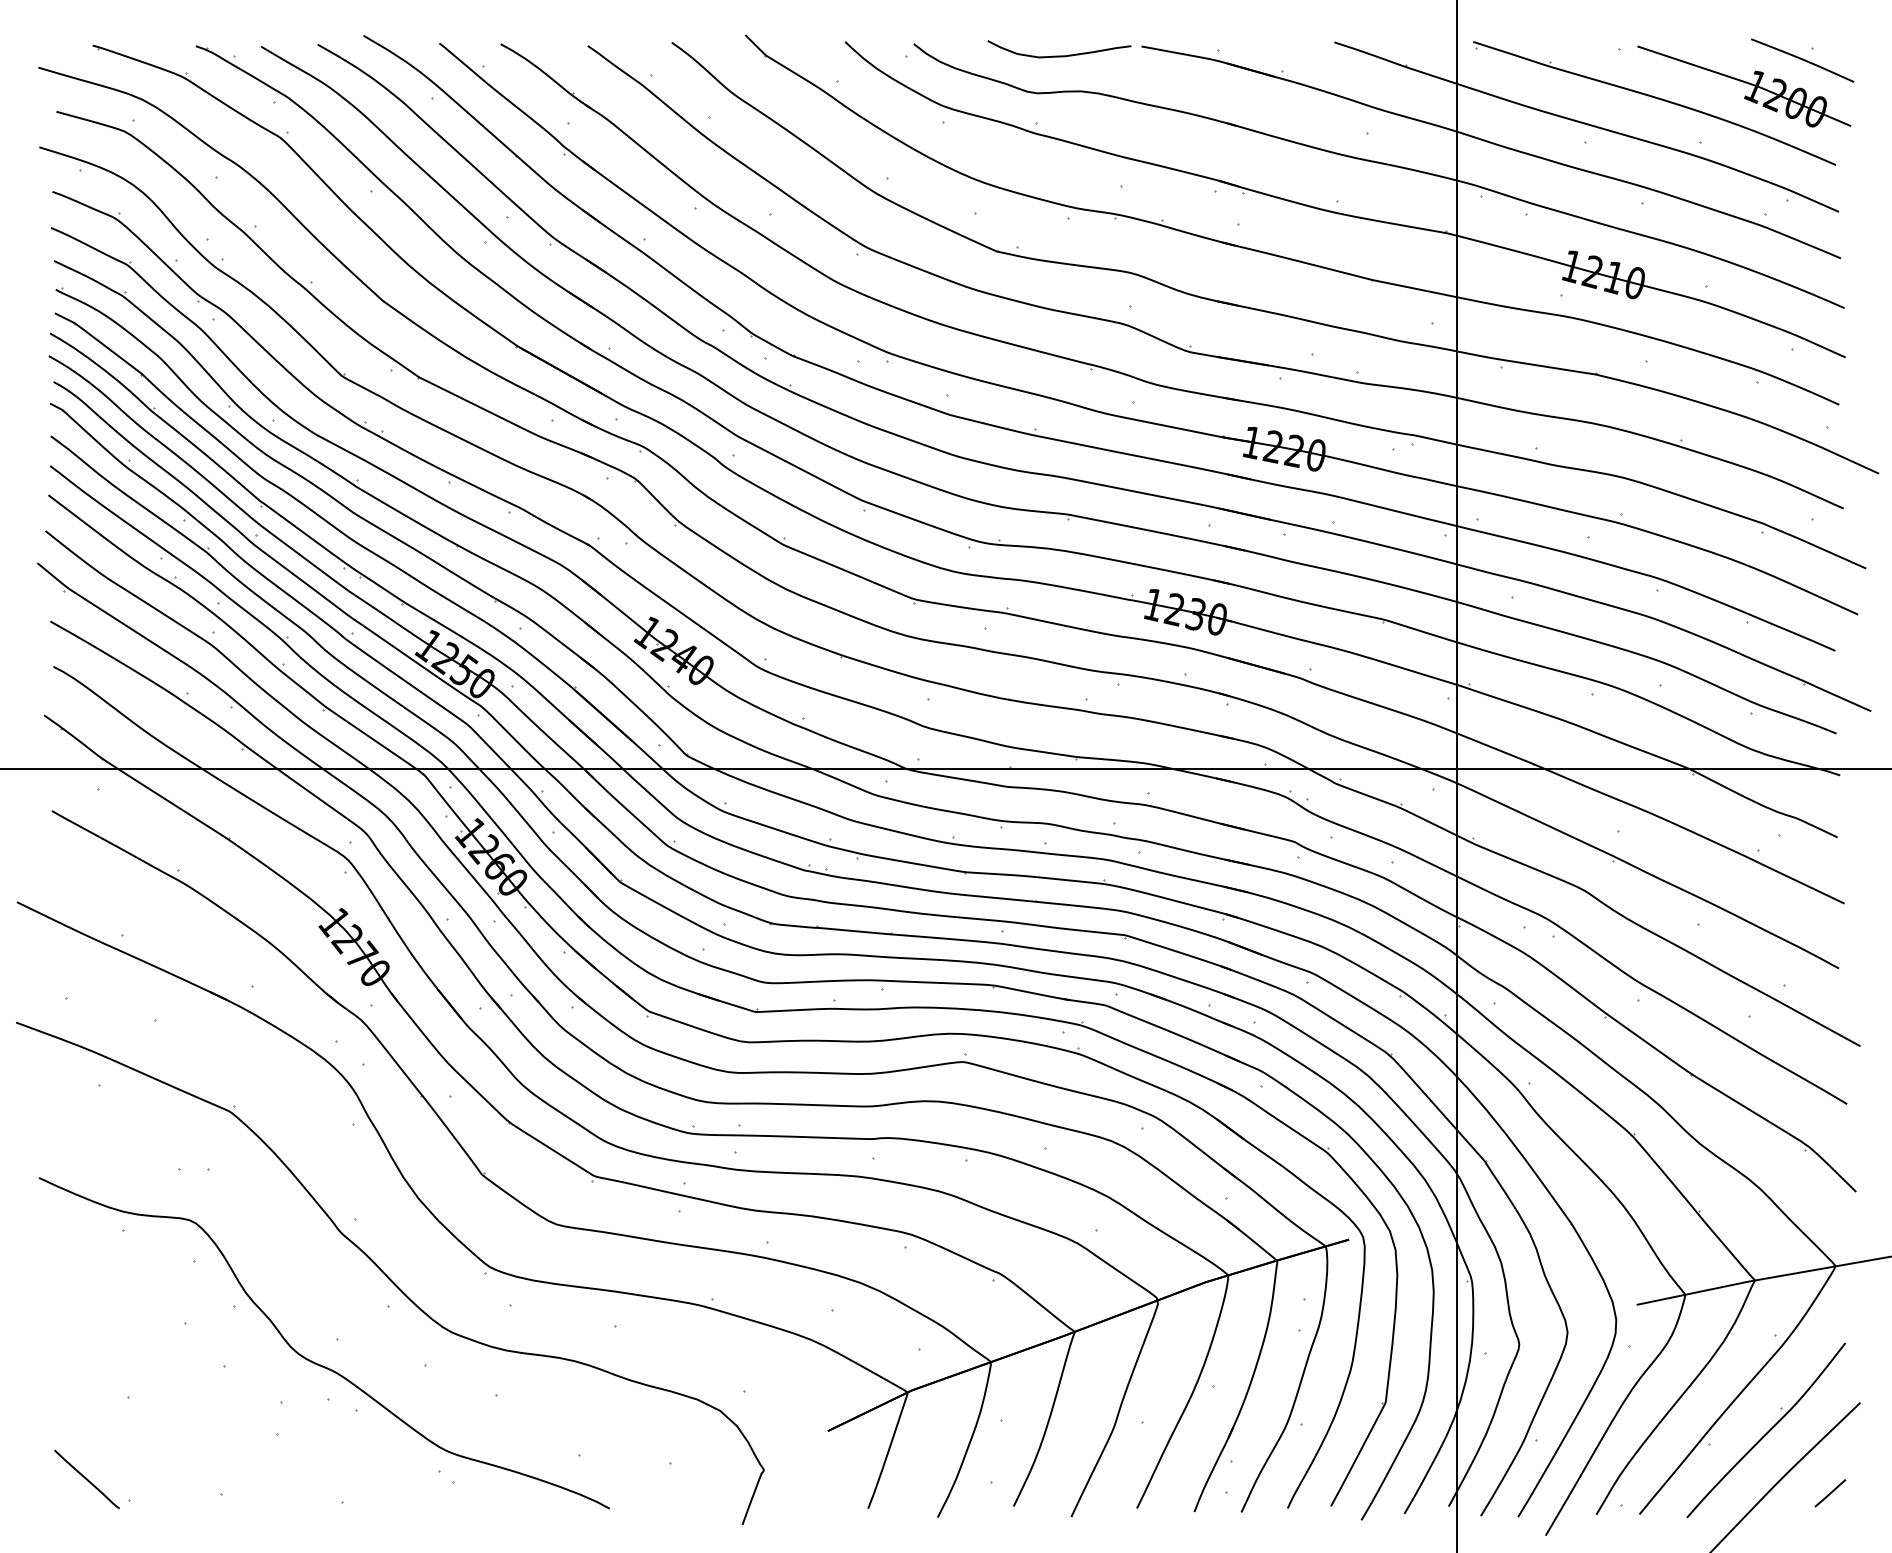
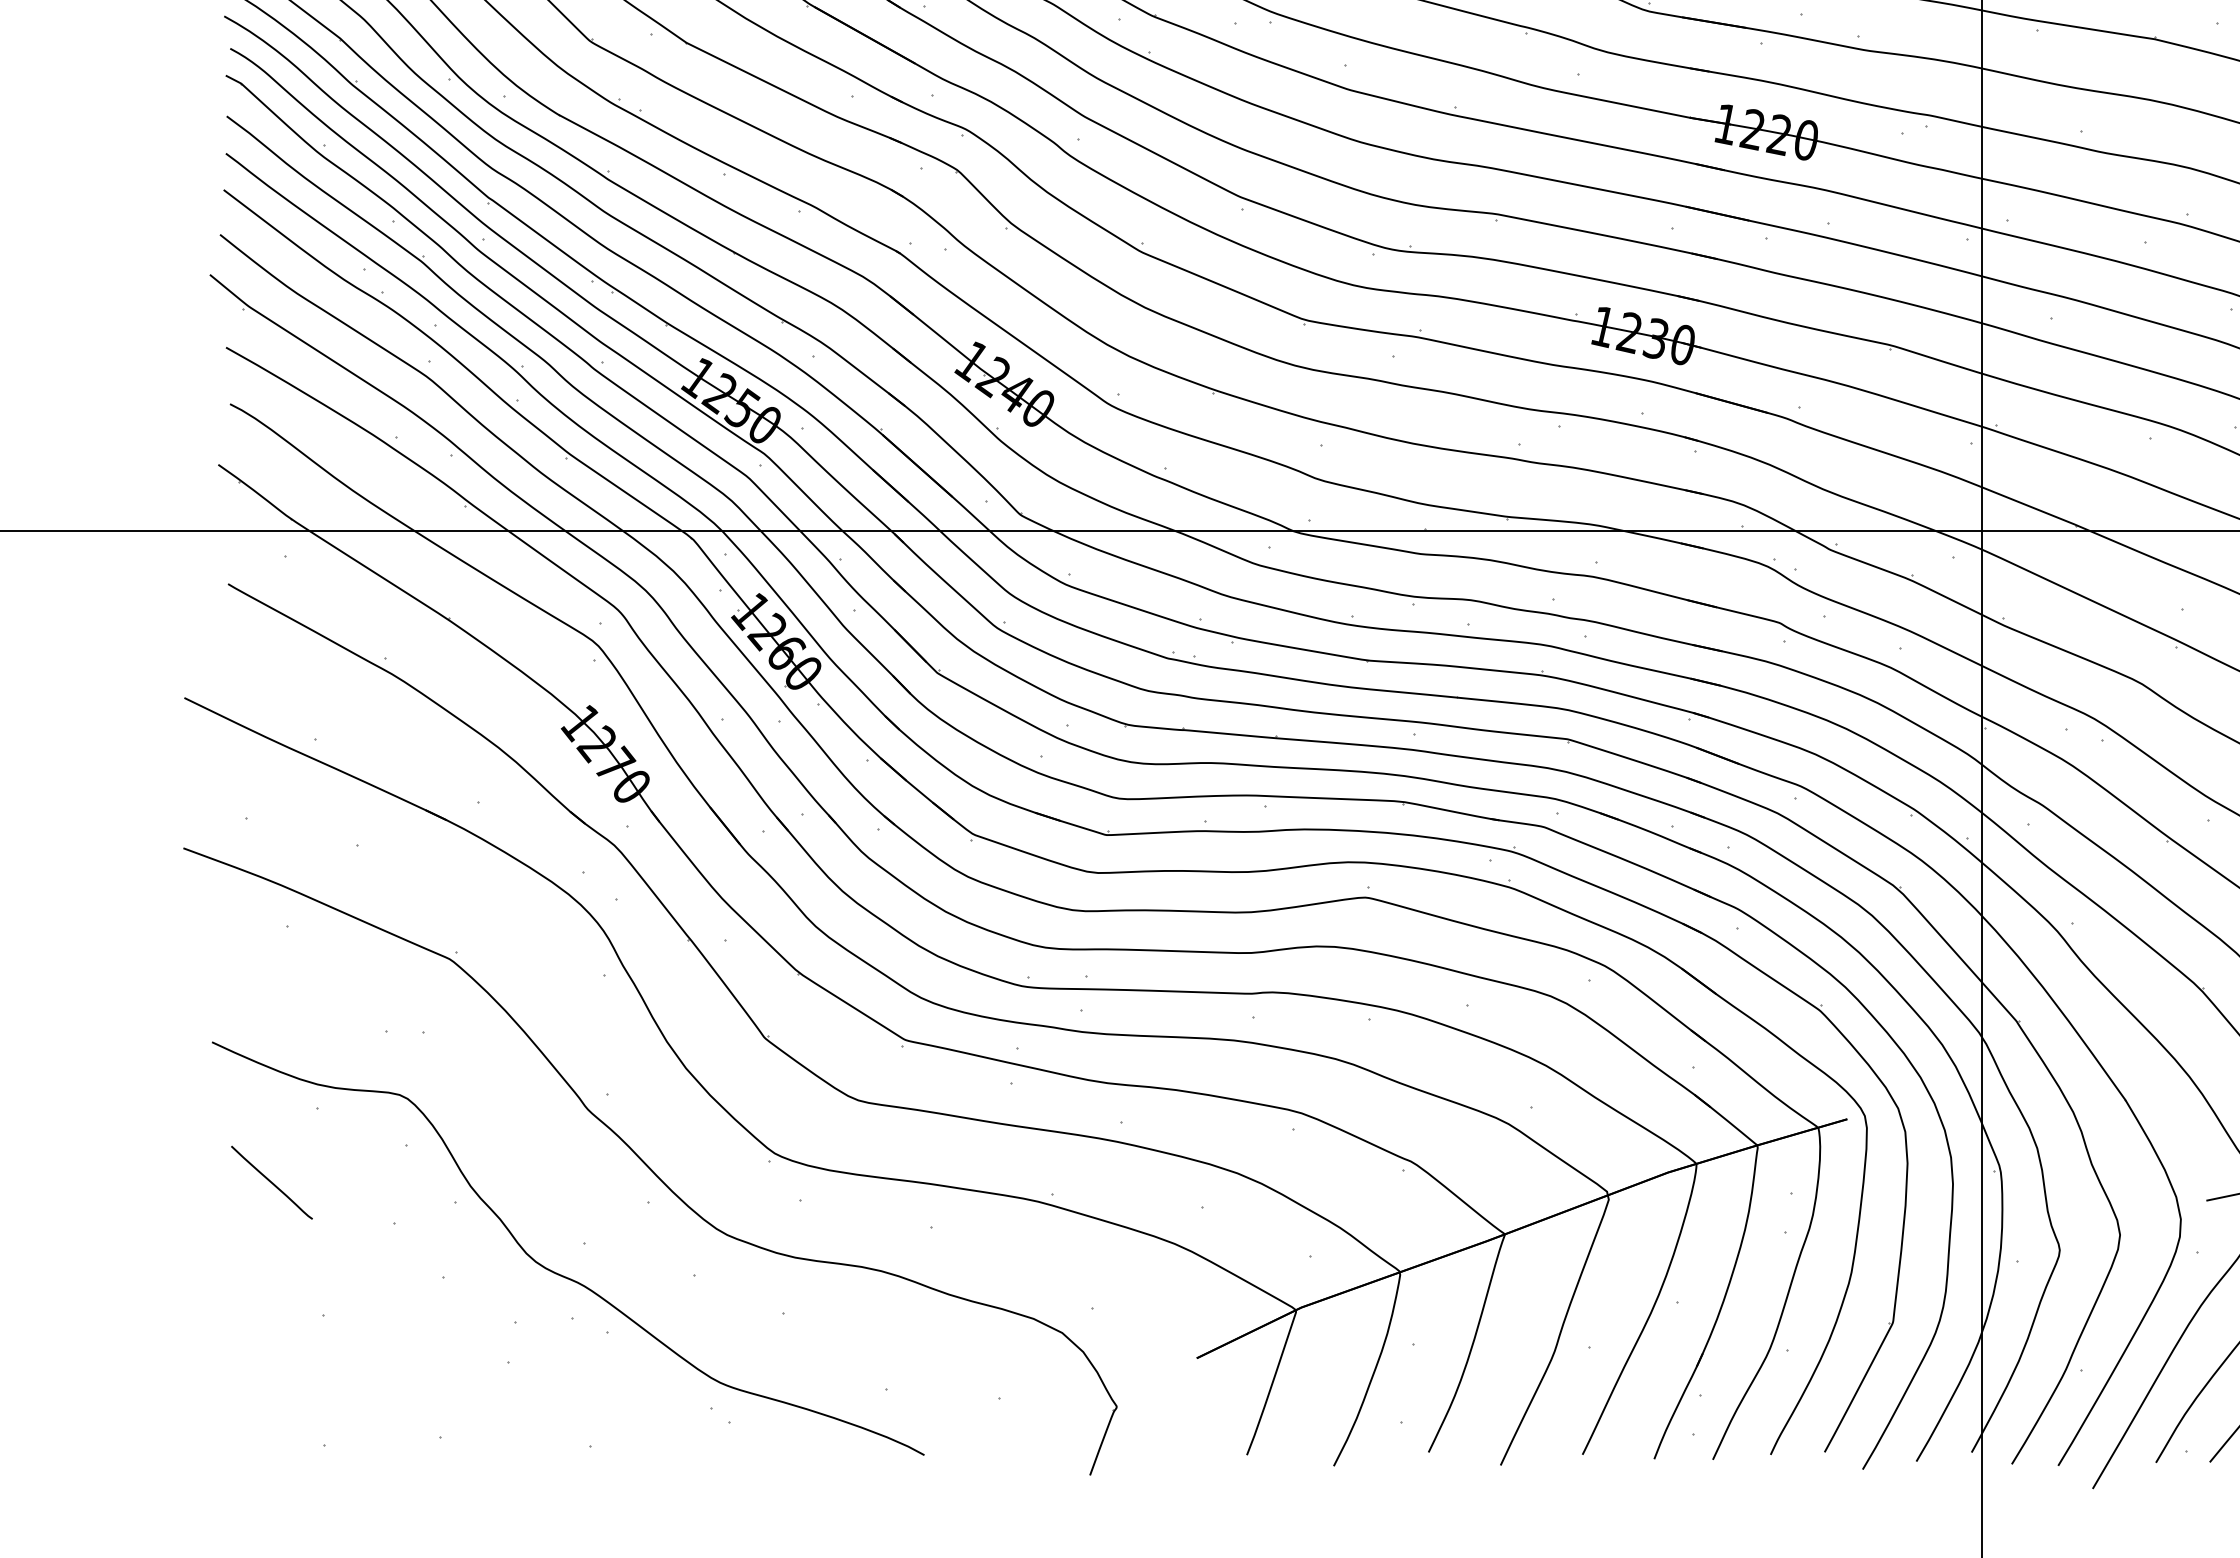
line: (86, 1479) -> (271, 1182), moved

